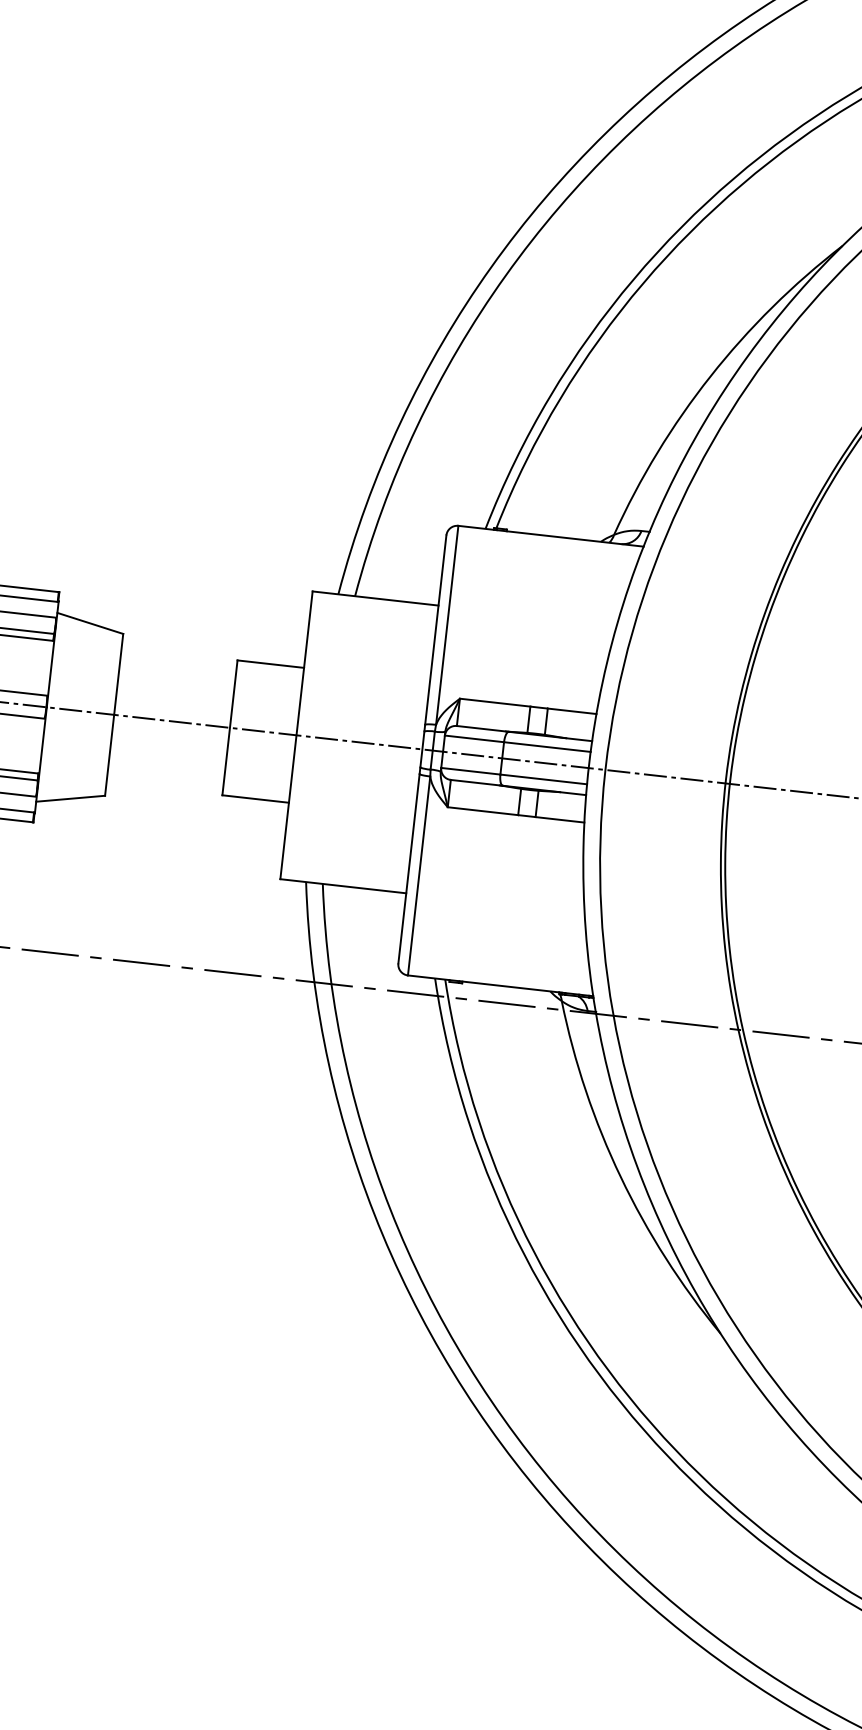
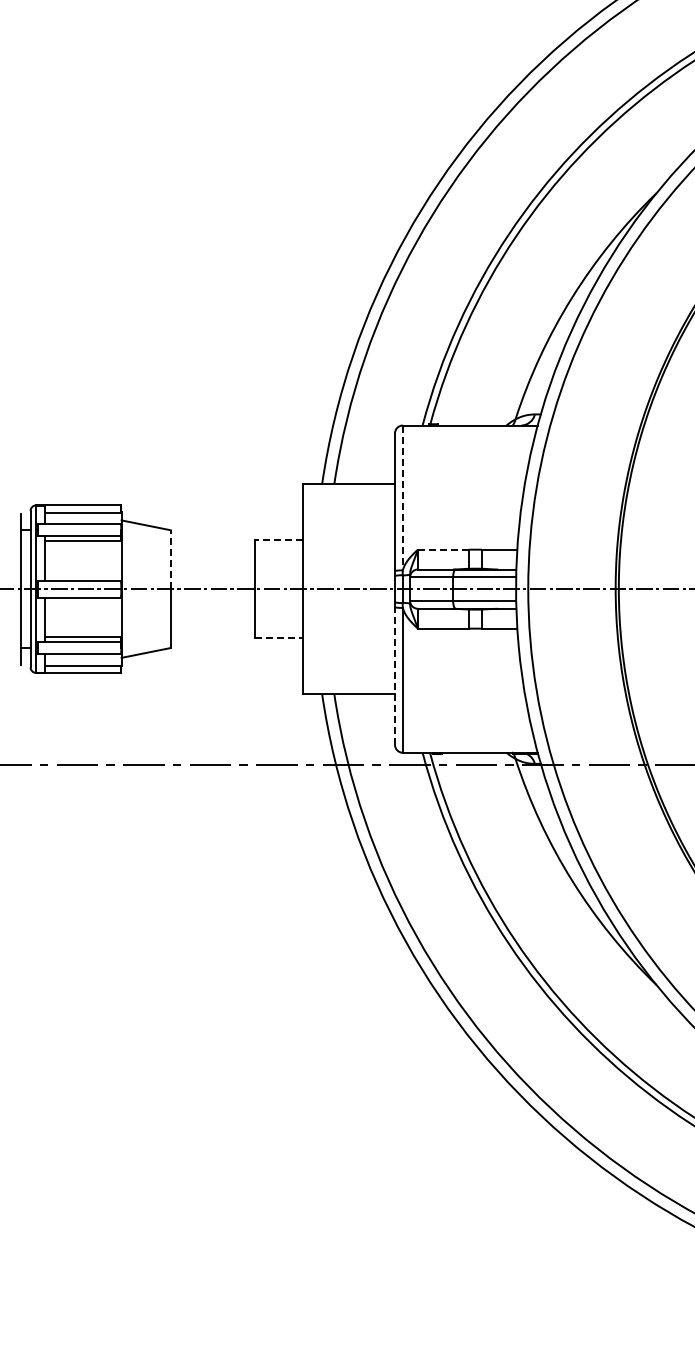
line: (446, 626) -> (402, 498), solid -> dashed
line: (269, 664) -> (278, 540), solid -> dashed
line: (118, 674) -> (170, 559), solid -> dashed
line: (495, 702) -> (443, 549), solid -> dashed
line: (256, 799) -> (279, 638), solid -> dashed
line: (409, 869) -> (395, 676), solid -> dashed

